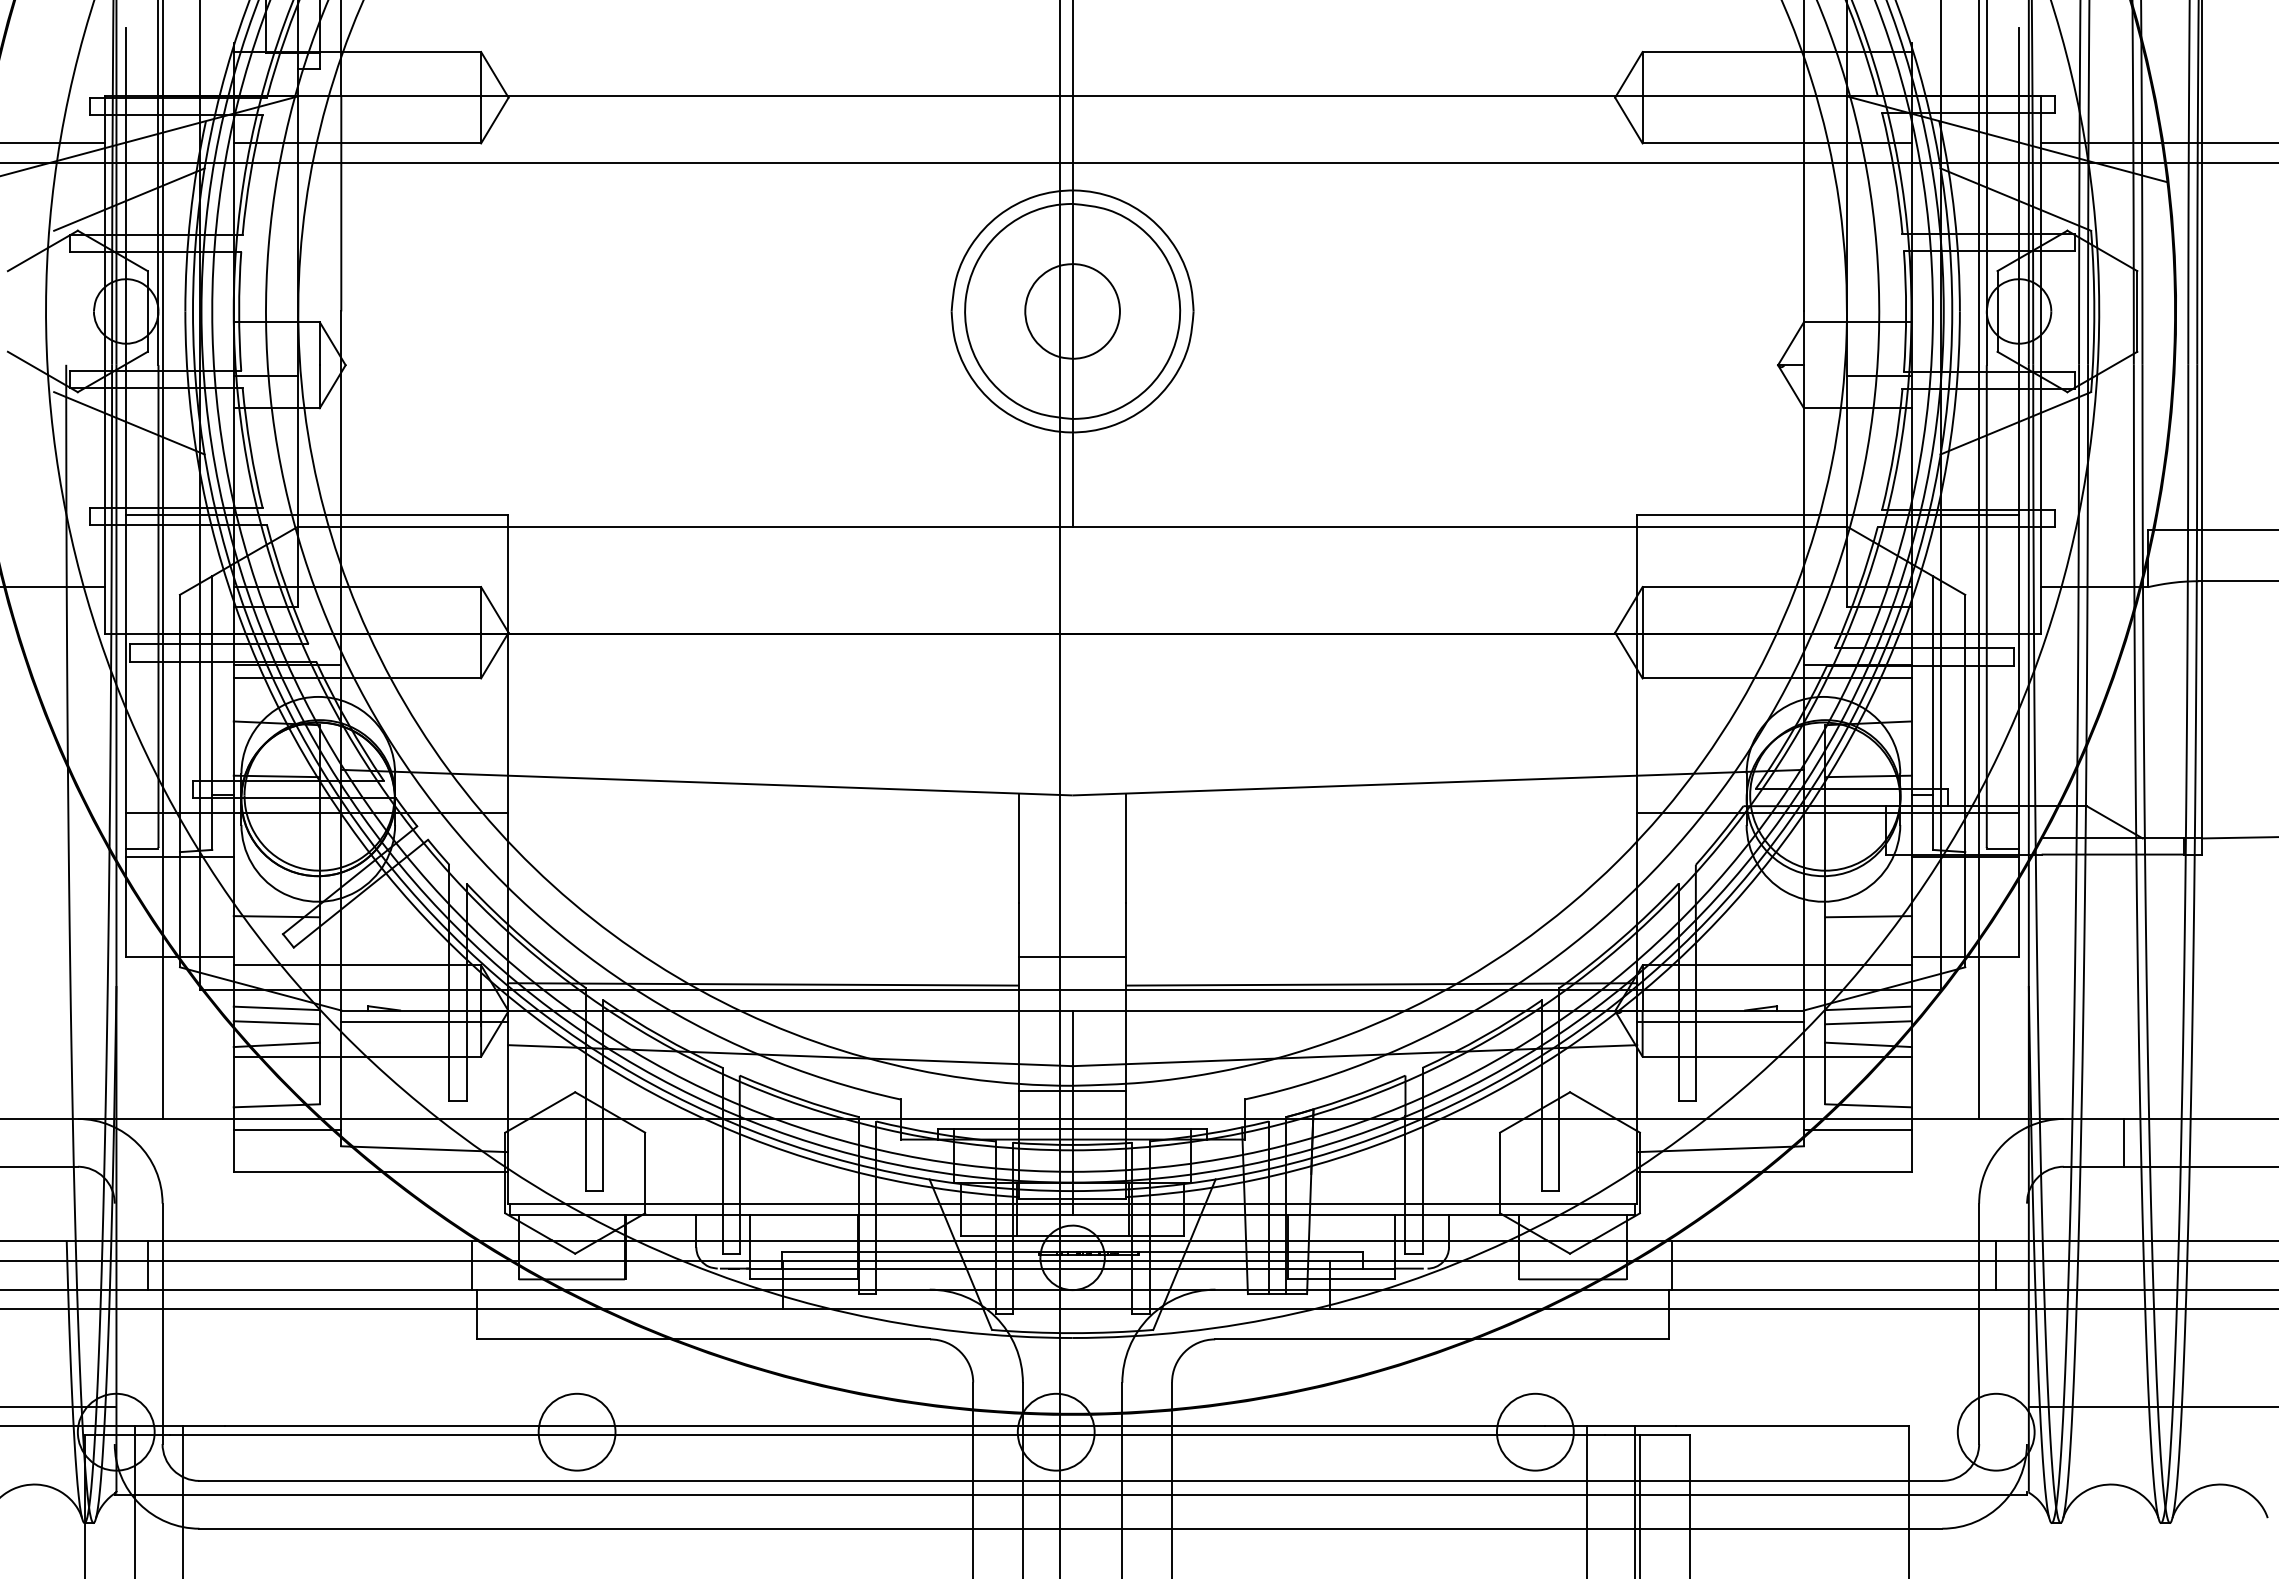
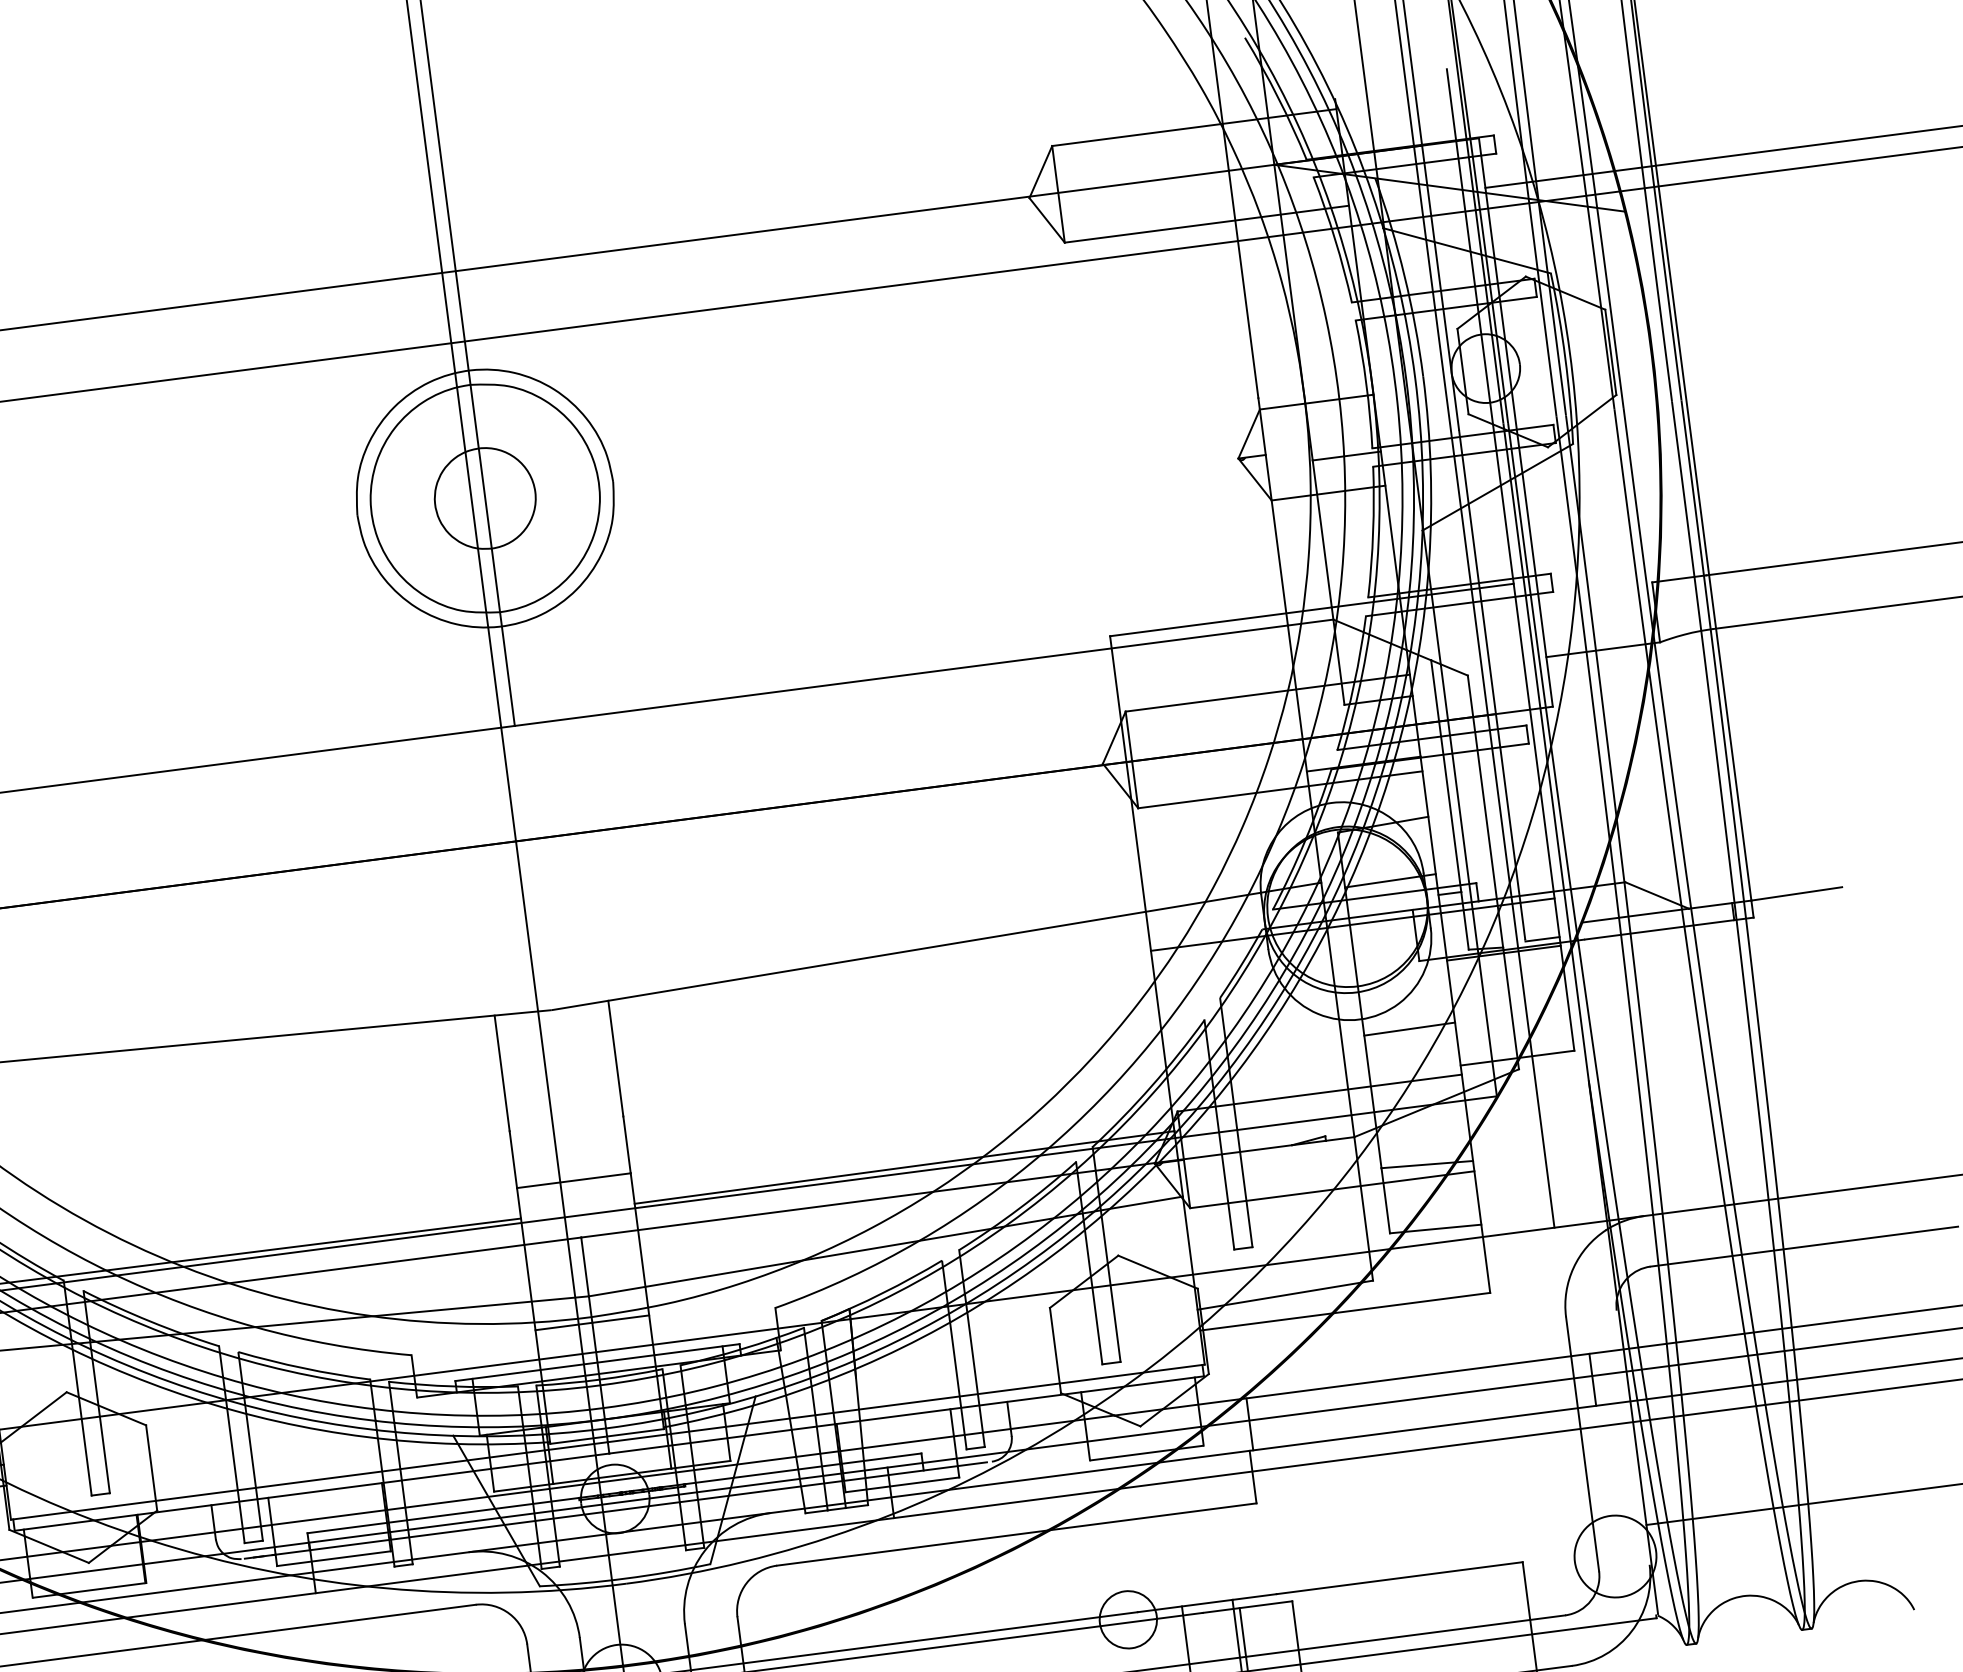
line: (1868, 1008) -> (1422, 1126), removed
line: (1720, 1022) -> (1267, 1161), removed
line: (1868, 1022) -> (1424, 1140), removed
line: (1857, 1130) -> (1427, 1256), removed
line: (2124, 1142) -> (1711, 1232), removed
circle: (1534, 1431) -> (1127, 1619), size x0.7

